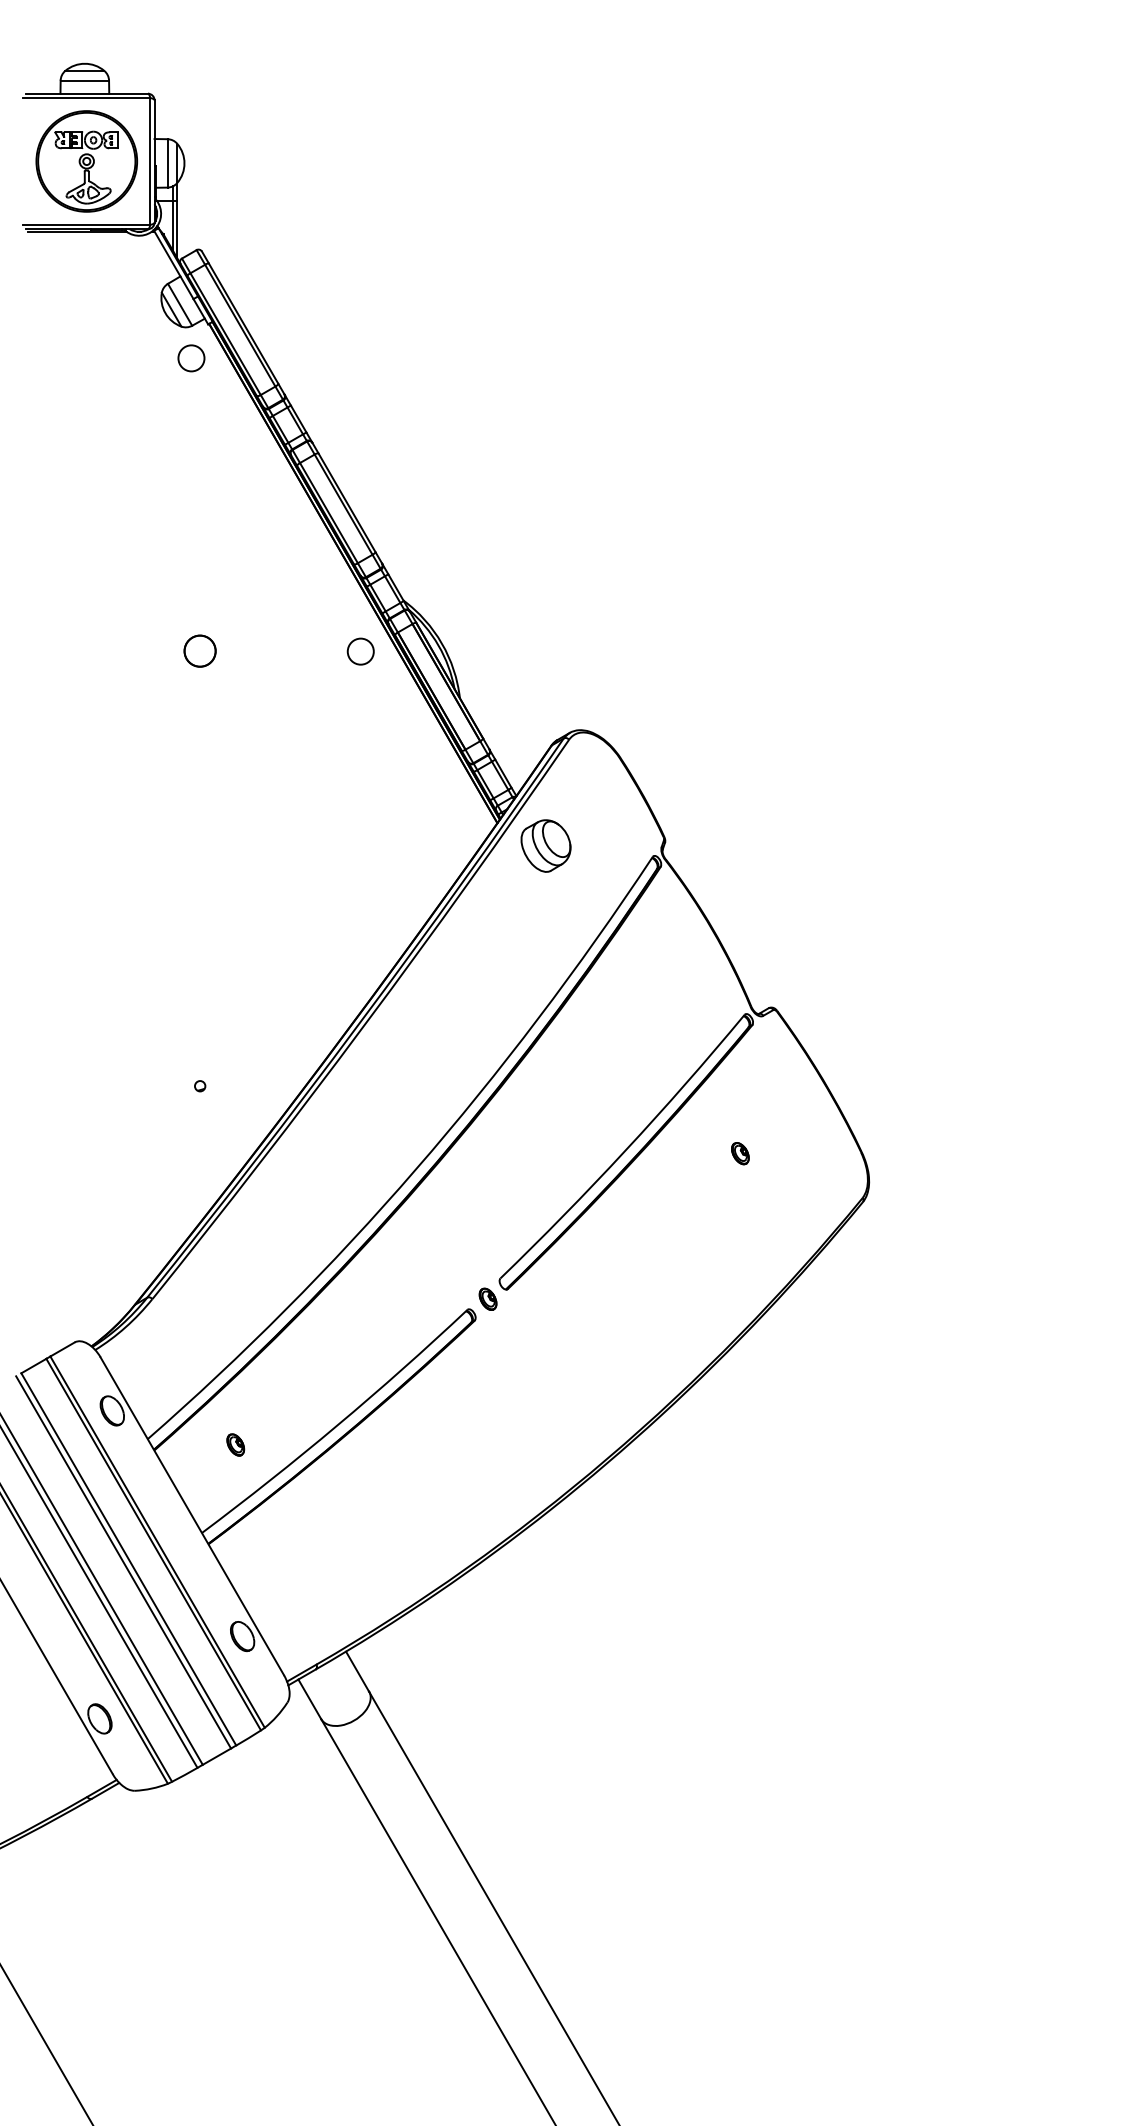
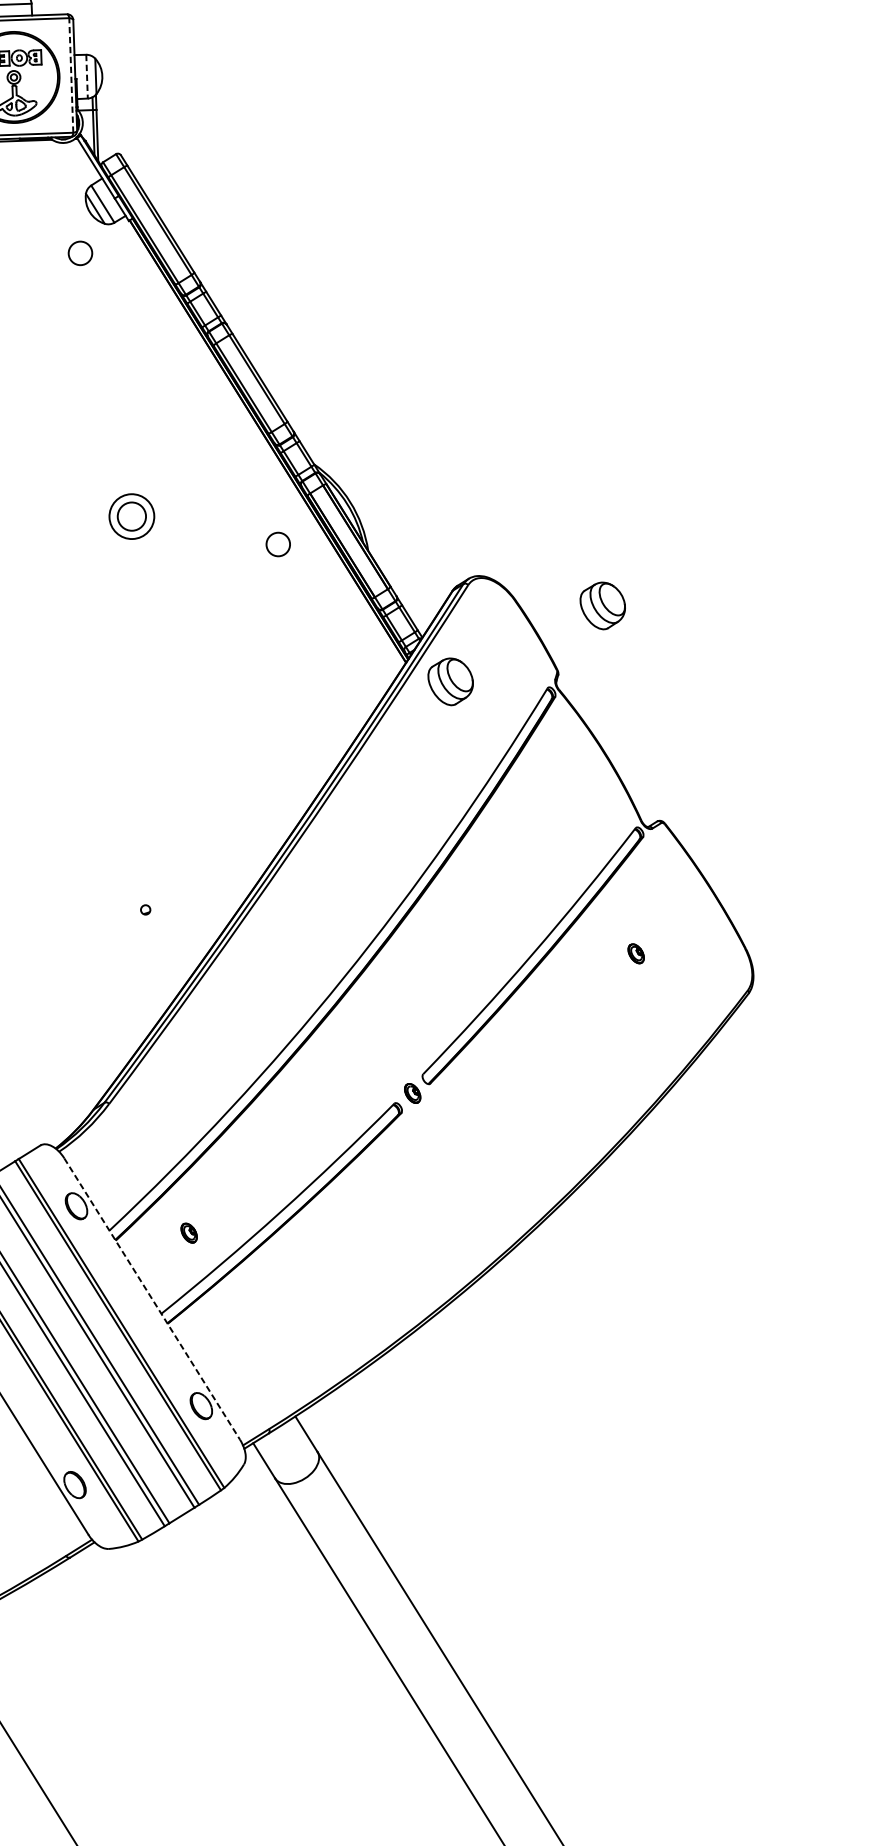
line: (150, 160) -> (71, 74), solid -> dashed
line: (167, 163) -> (87, 76), solid -> dashed
circle: (191, 358) -> (80, 253), moved
circle: (199, 650) -> (131, 516), size x1.6
circle: (360, 651) -> (278, 544), moved
part: (716, 767) -> (602, 605), added
line: (192, 1516) -> (152, 1299), solid -> dashed

